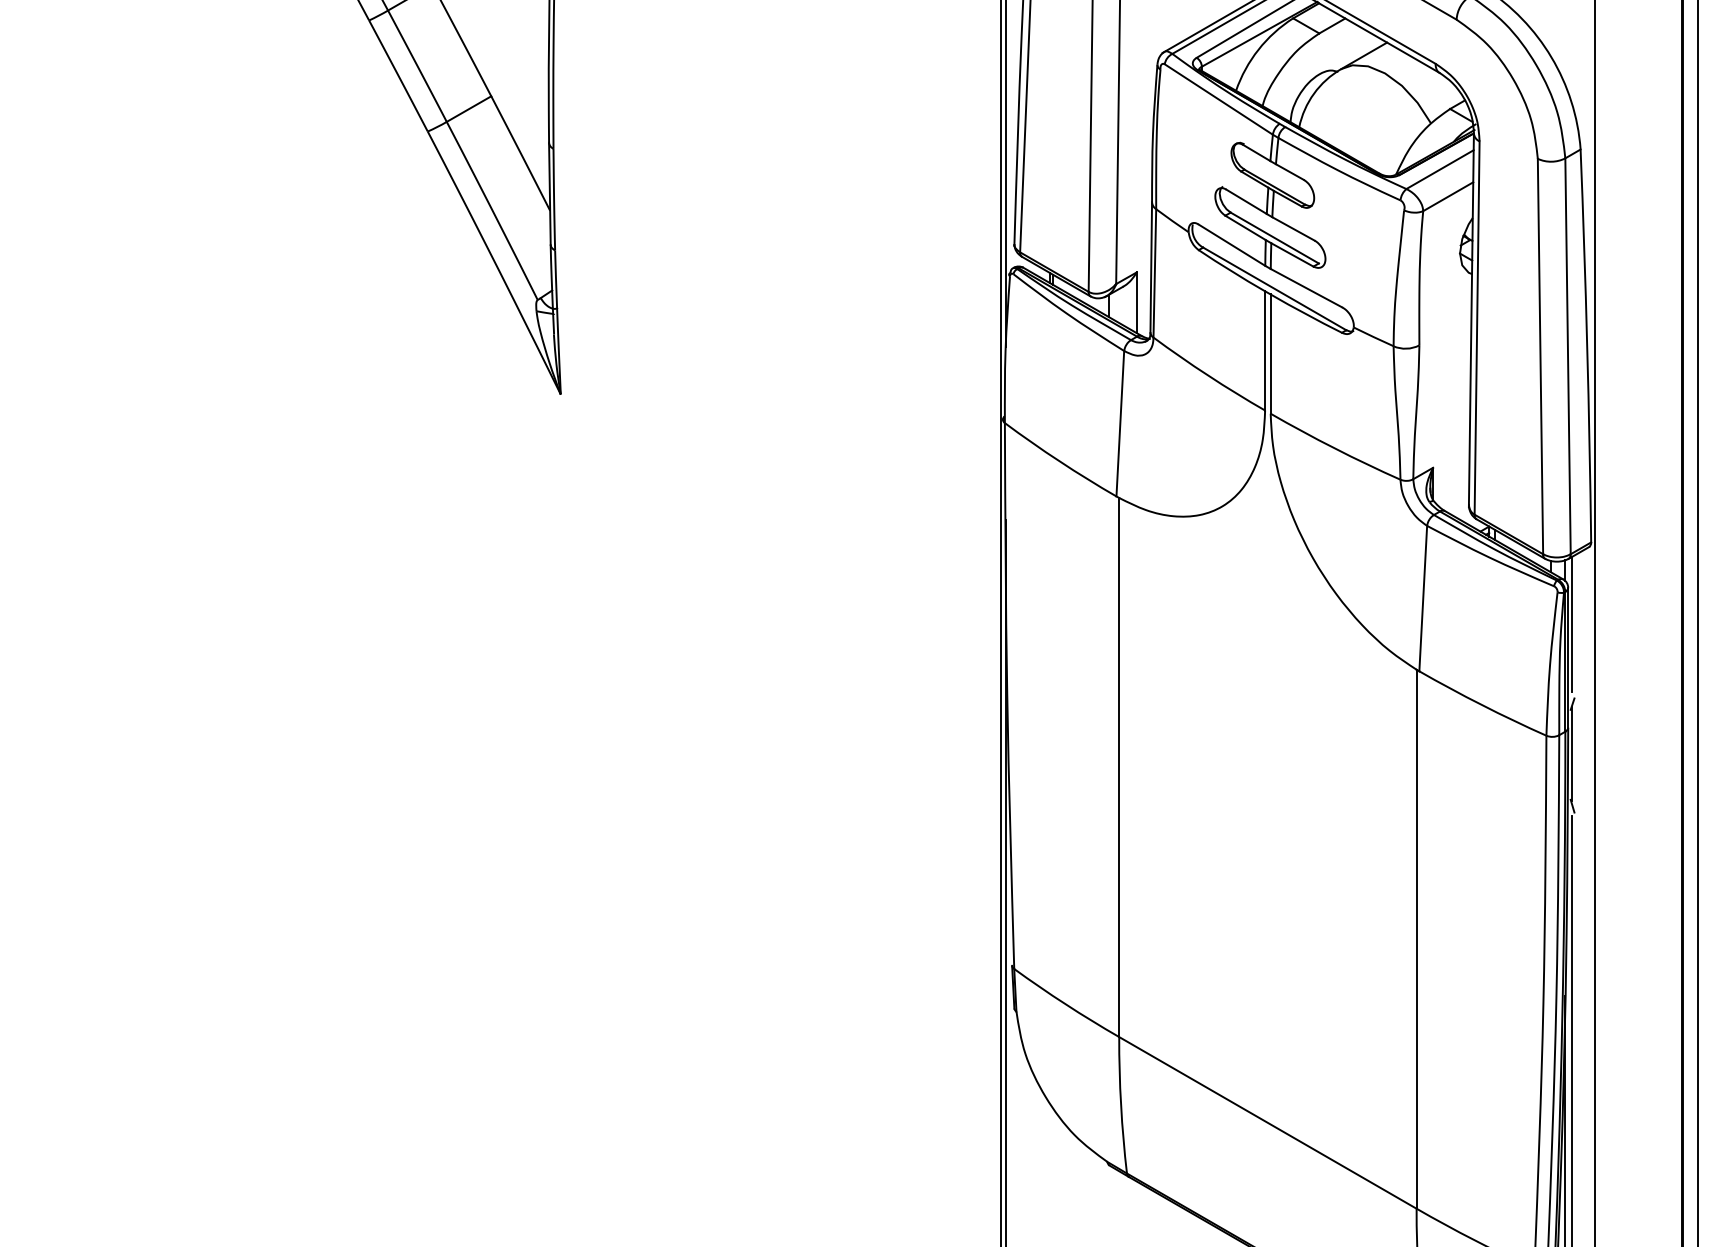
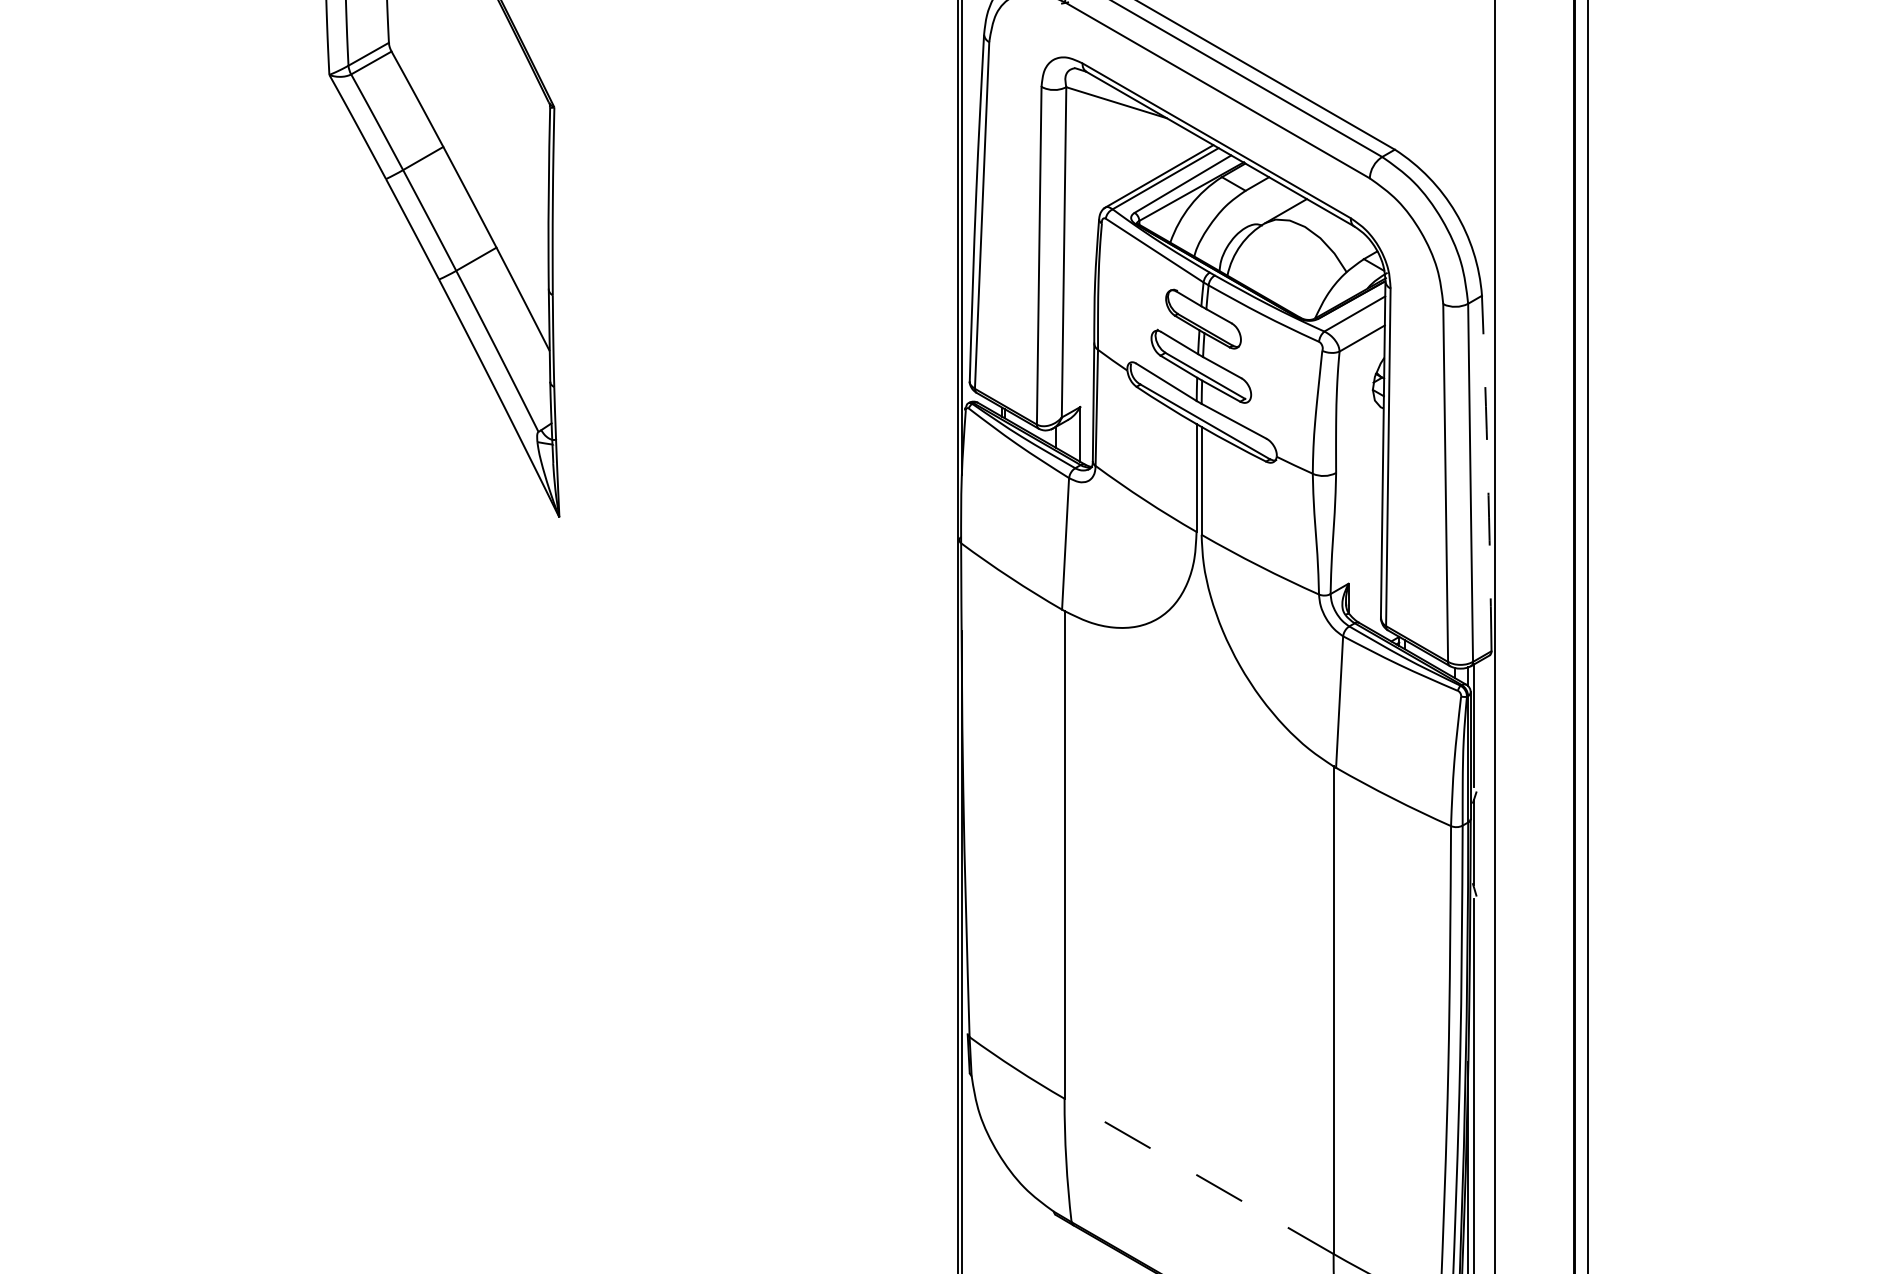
arc: (1586, 345) -> (1487, 473), solid -> dashed
line: (1267, 1123) -> (1198, 1176), solid -> dashed

